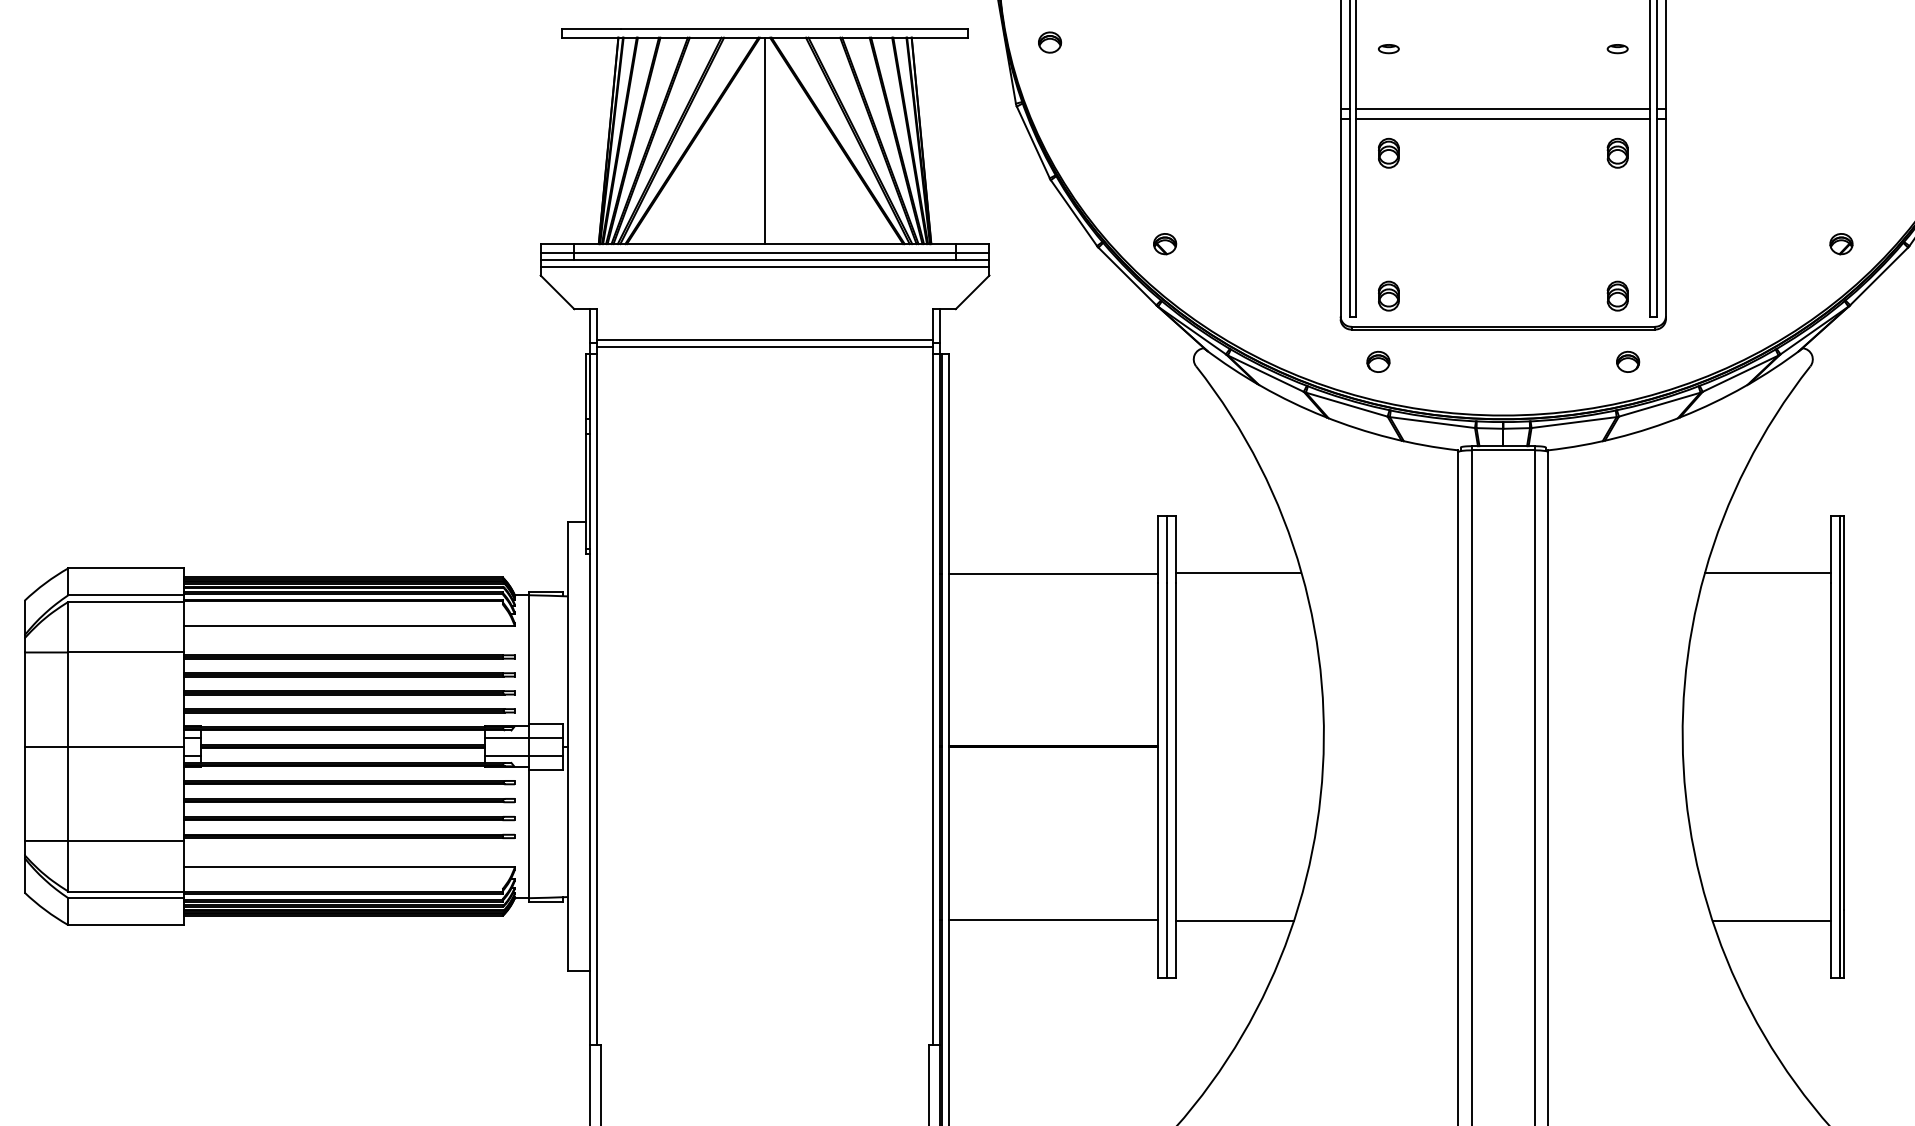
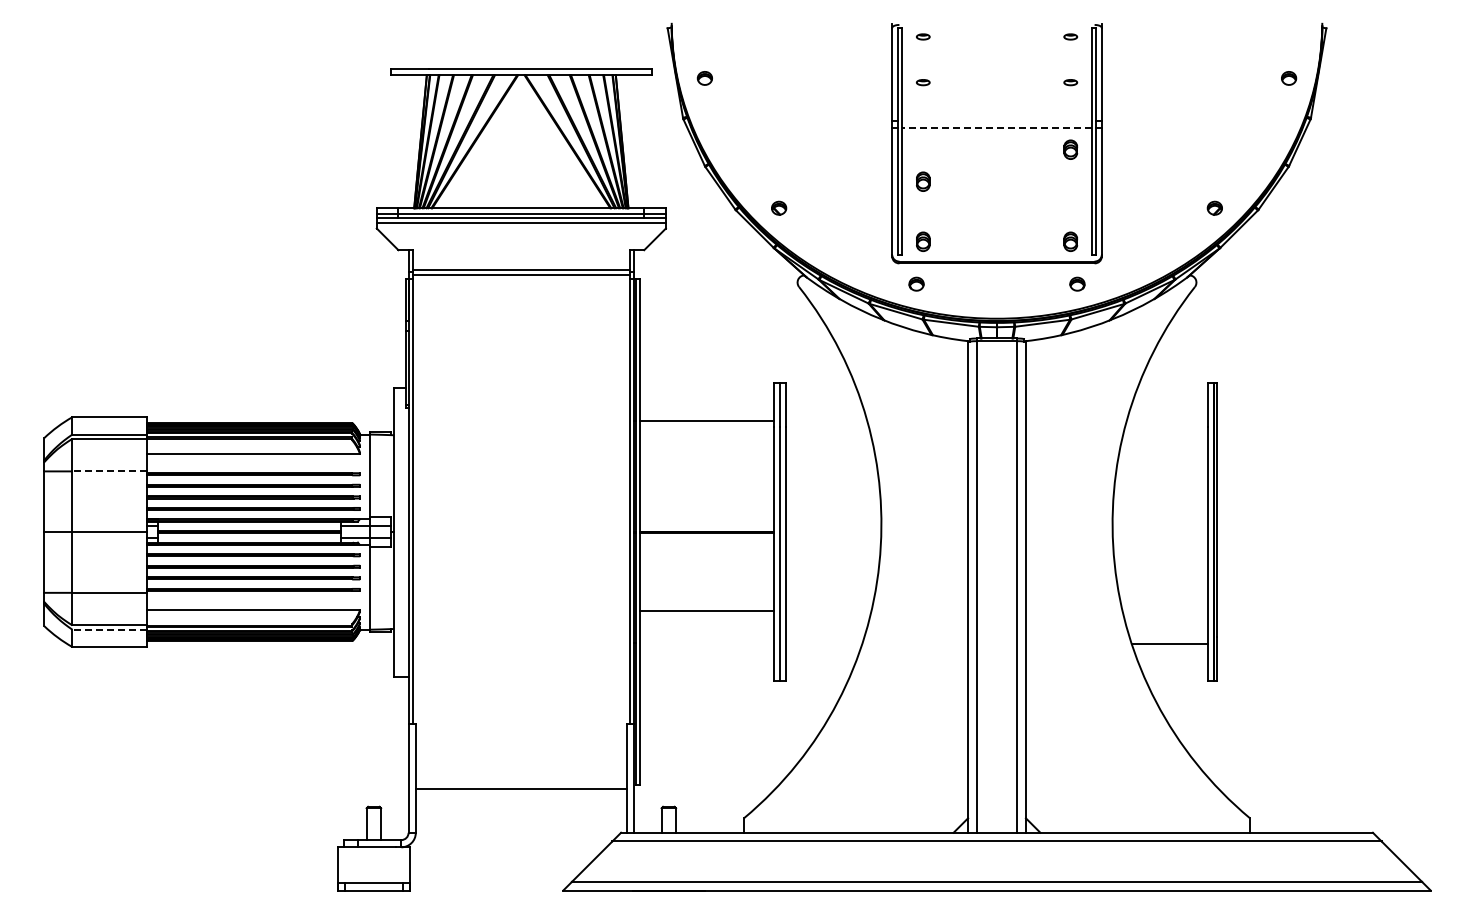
line: (1502, 109) -> (996, 121), removed
line: (1504, 118) -> (997, 127), solid -> dashed
line: (765, 140) -> (521, 141), removed
part: (1389, 152) -> (923, 181), moved
line: (1237, 573) -> (825, 420), removed
line: (1767, 573) -> (1167, 420), removed
line: (125, 652) -> (109, 471), solid -> dashed
line: (125, 897) -> (109, 629), solid -> dashed
line: (1052, 919) -> (706, 611), moved
line: (1233, 921) -> (823, 644), removed

